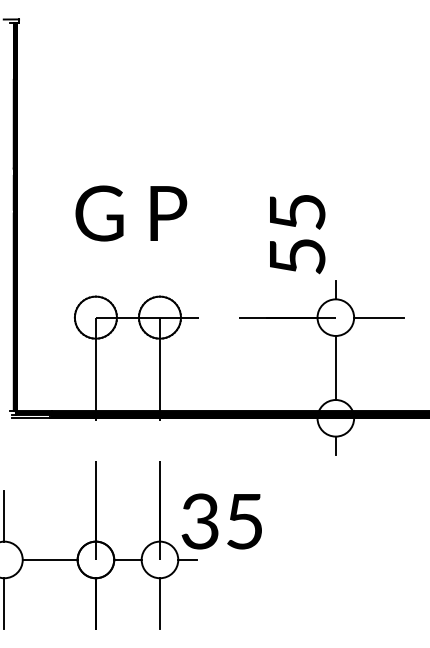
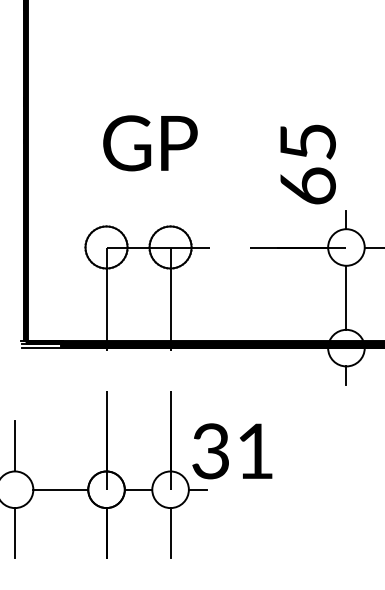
text: (99, 213) -> (127, 143), moved
text: (297, 255) -> (308, 185), 55 -> 65
text: (244, 521) -> (255, 451), 35 -> 31

